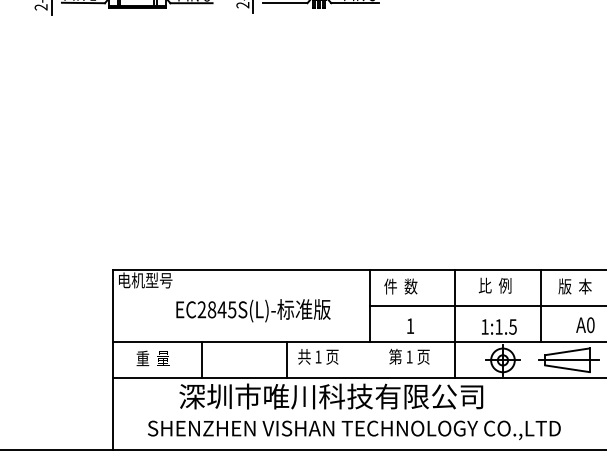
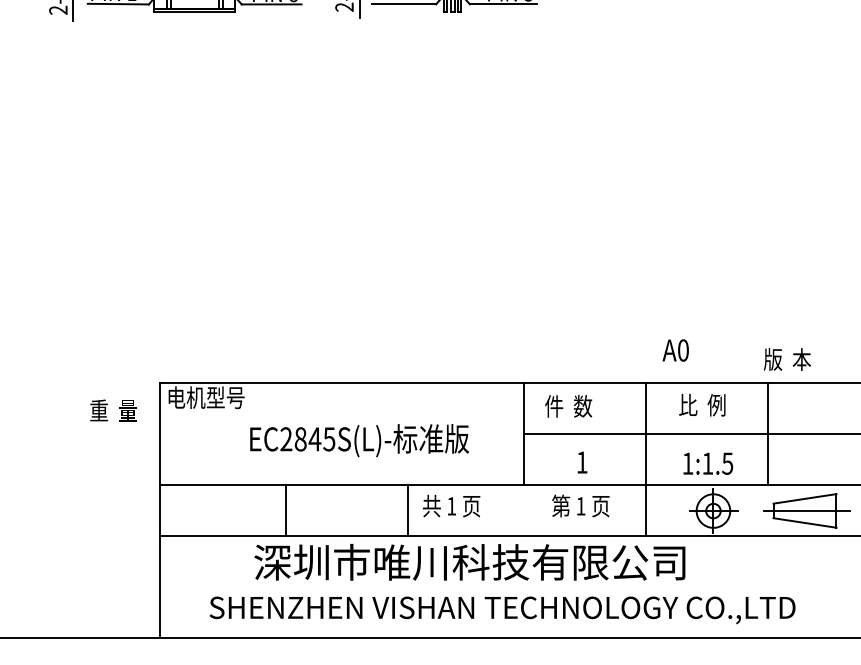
text: (574, 286) -> (786, 359), moved
text: (585, 325) -> (675, 350), moved
text: (152, 358) -> (112, 410), moved

